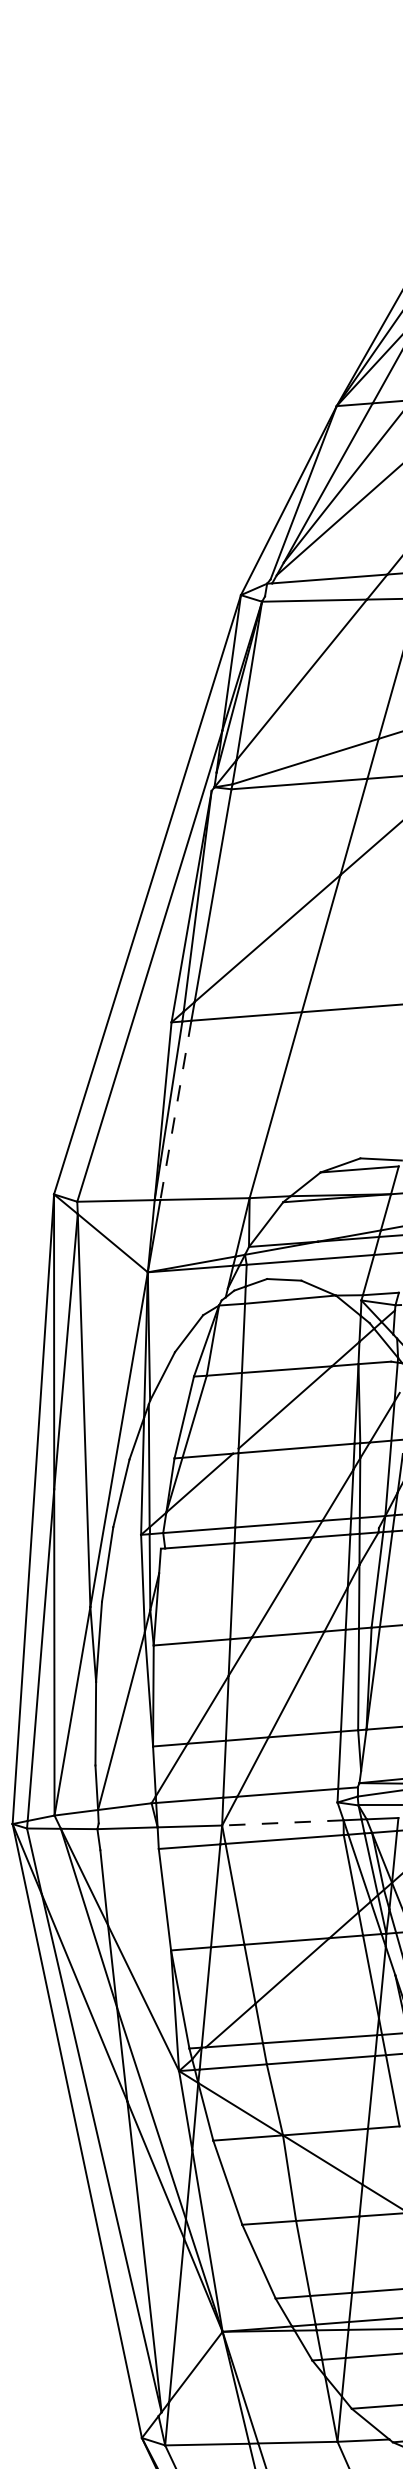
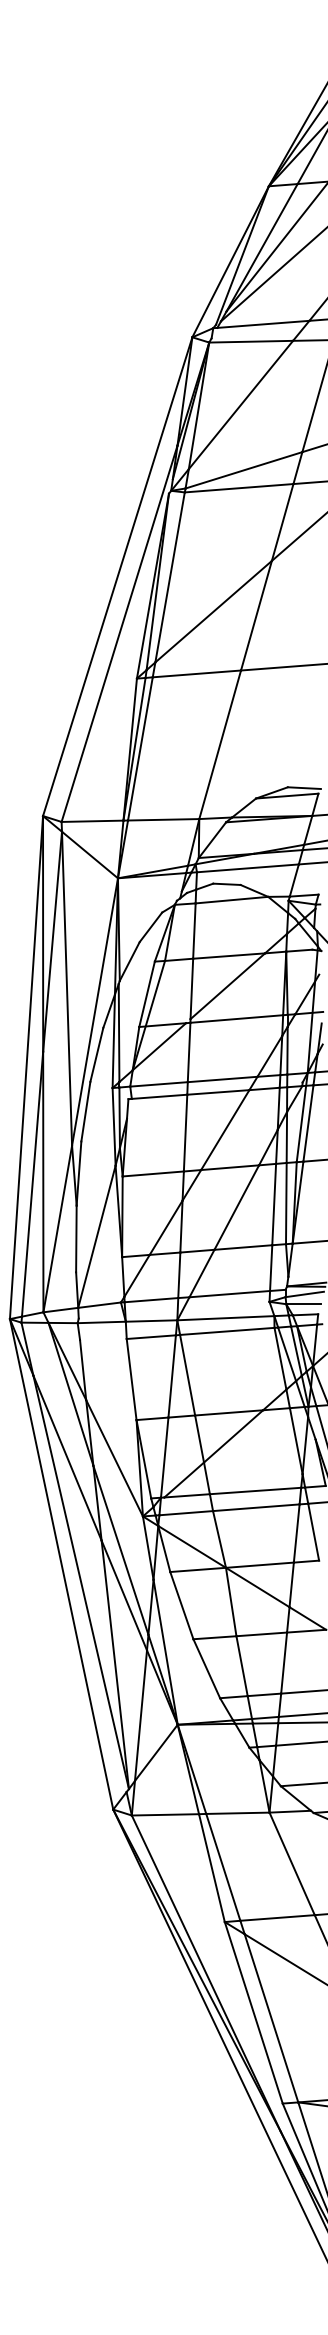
line: (176, 1109) -> (140, 748), dashed -> solid
line: (282, 1823) -> (225, 1318), dashed -> solid

